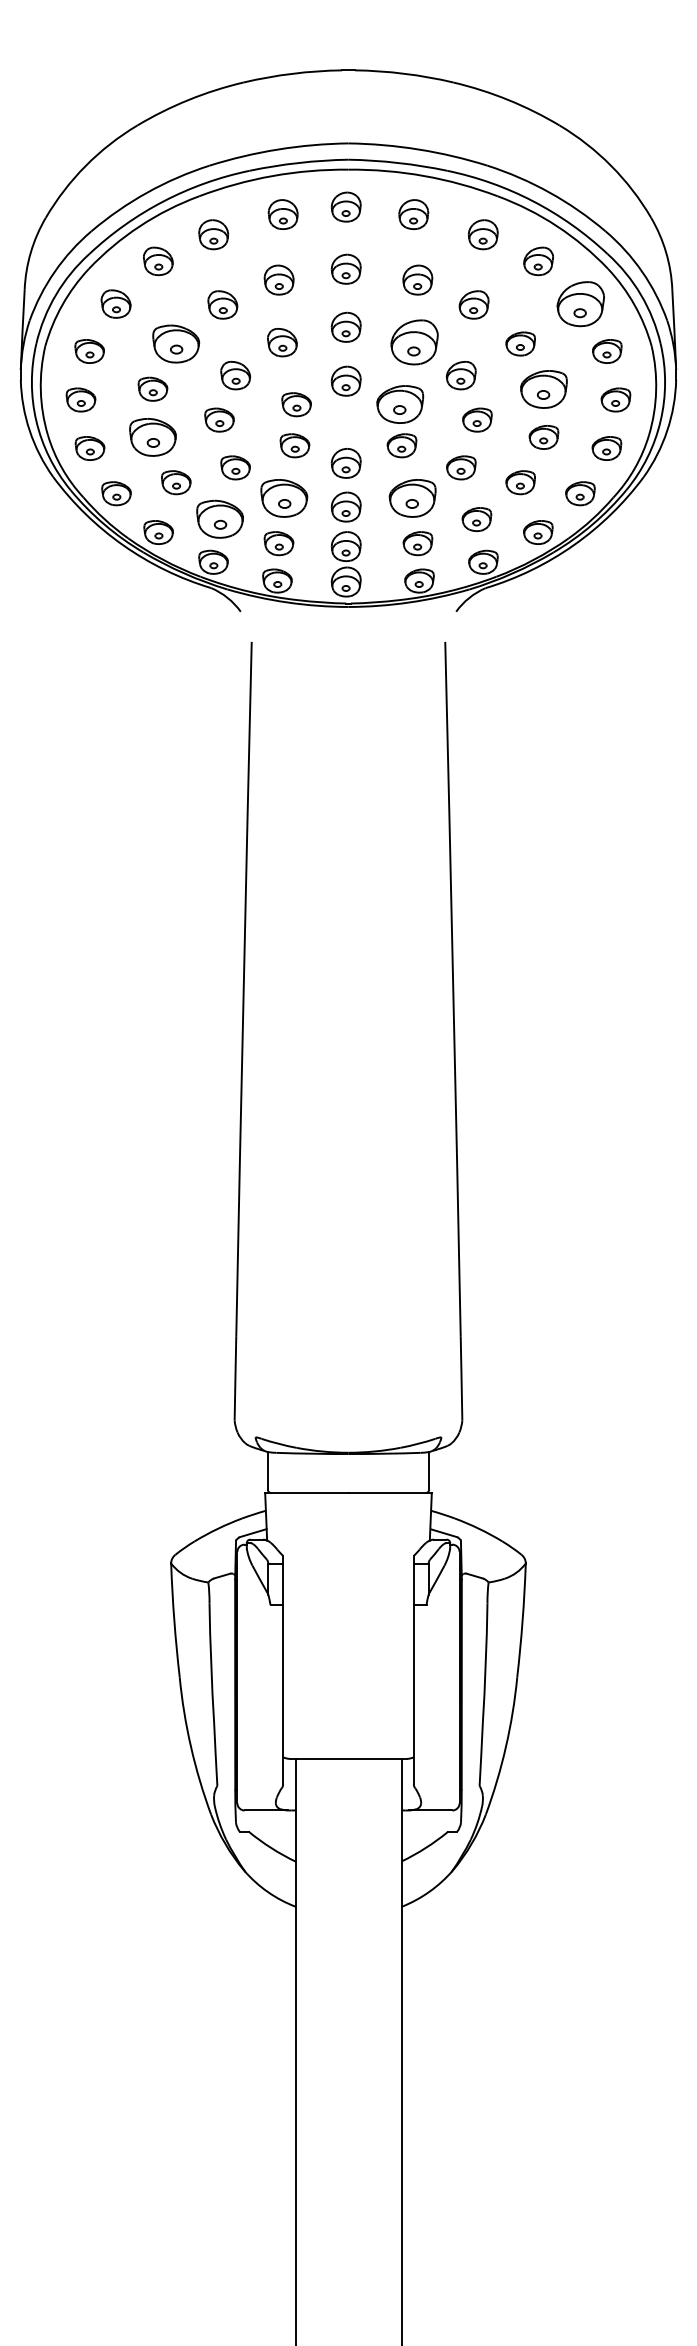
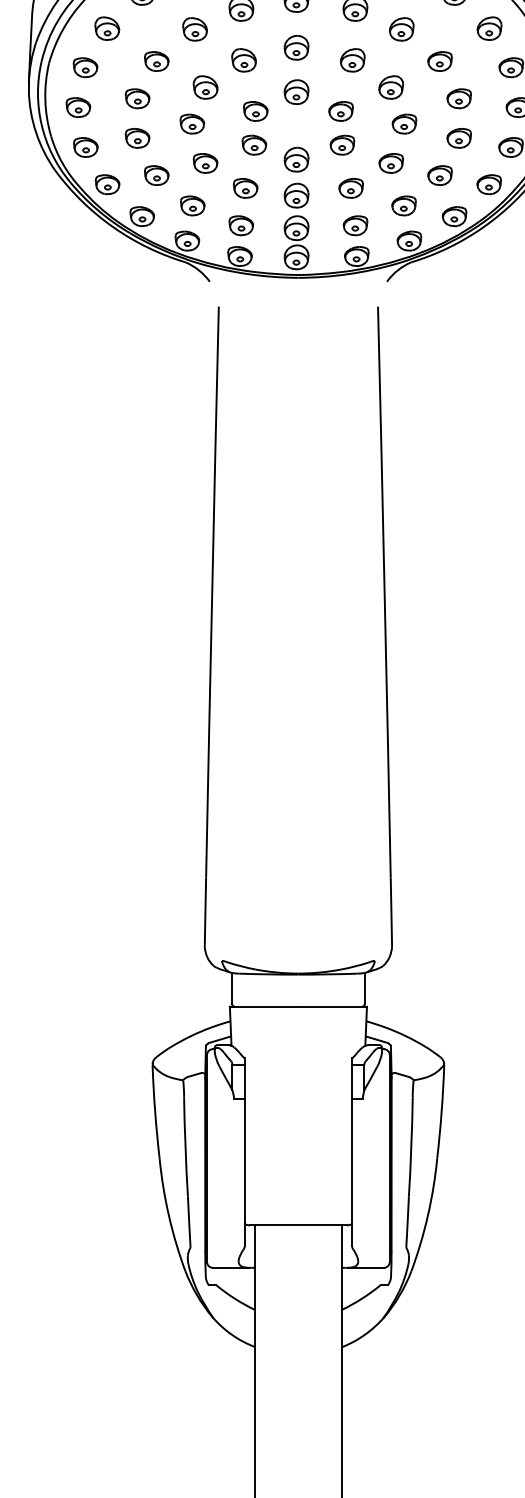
part: (580, 303) -> (489, 28), size x0.62
part: (414, 342) -> (352, 60), size x0.62
part: (176, 343) -> (156, 61), size x0.62
part: (543, 388) -> (458, 98), size x0.62
part: (400, 404) -> (341, 111), size x0.62
part: (152, 437) -> (137, 138), size x0.62
part: (284, 497) -> (245, 187), size x0.62
part: (412, 497) -> (351, 187), size x0.62
part: (219, 519) -> (192, 205), size x0.62

